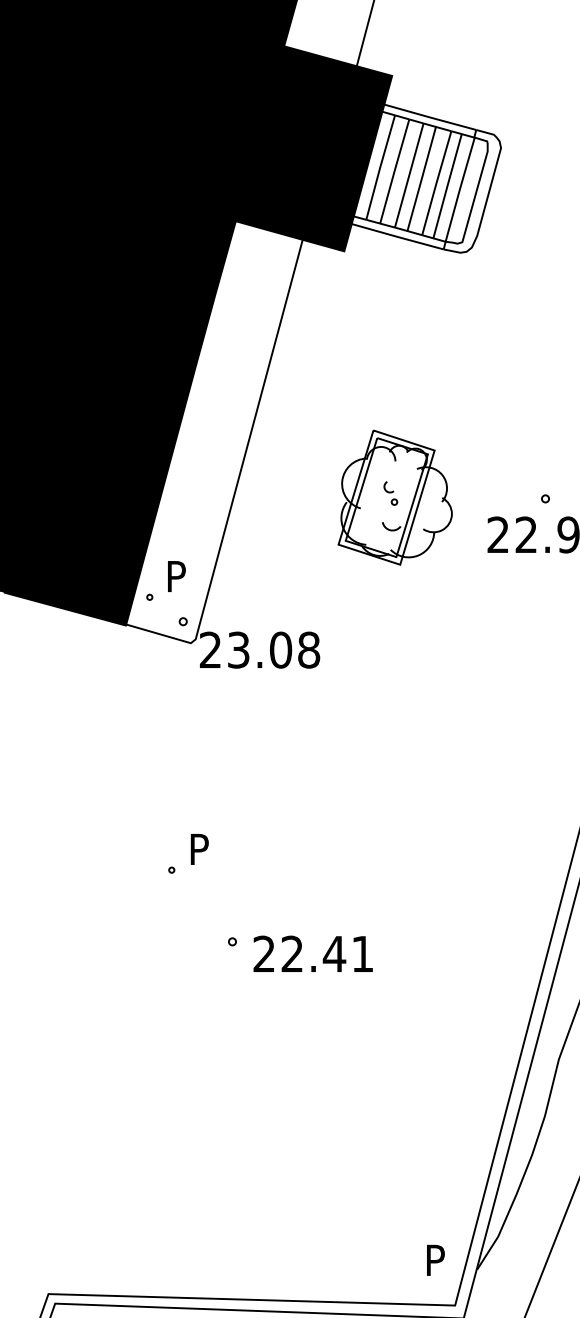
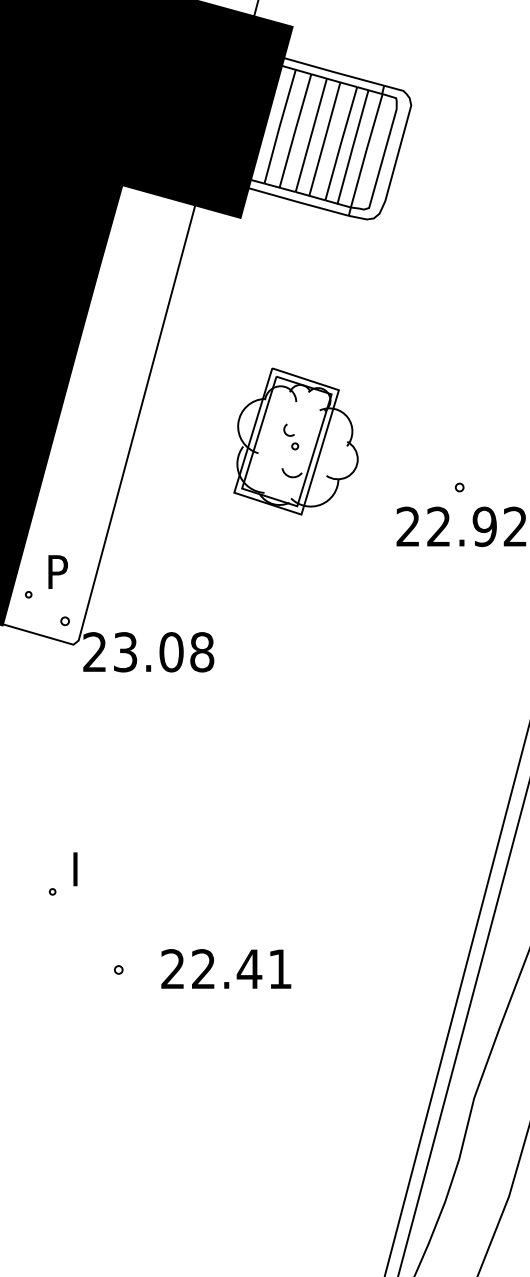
part: (394, 497) -> (295, 441), moved
text: (201, 843) -> (85, 862), P -> I
text: (312, 953) -> (225, 968), moved

